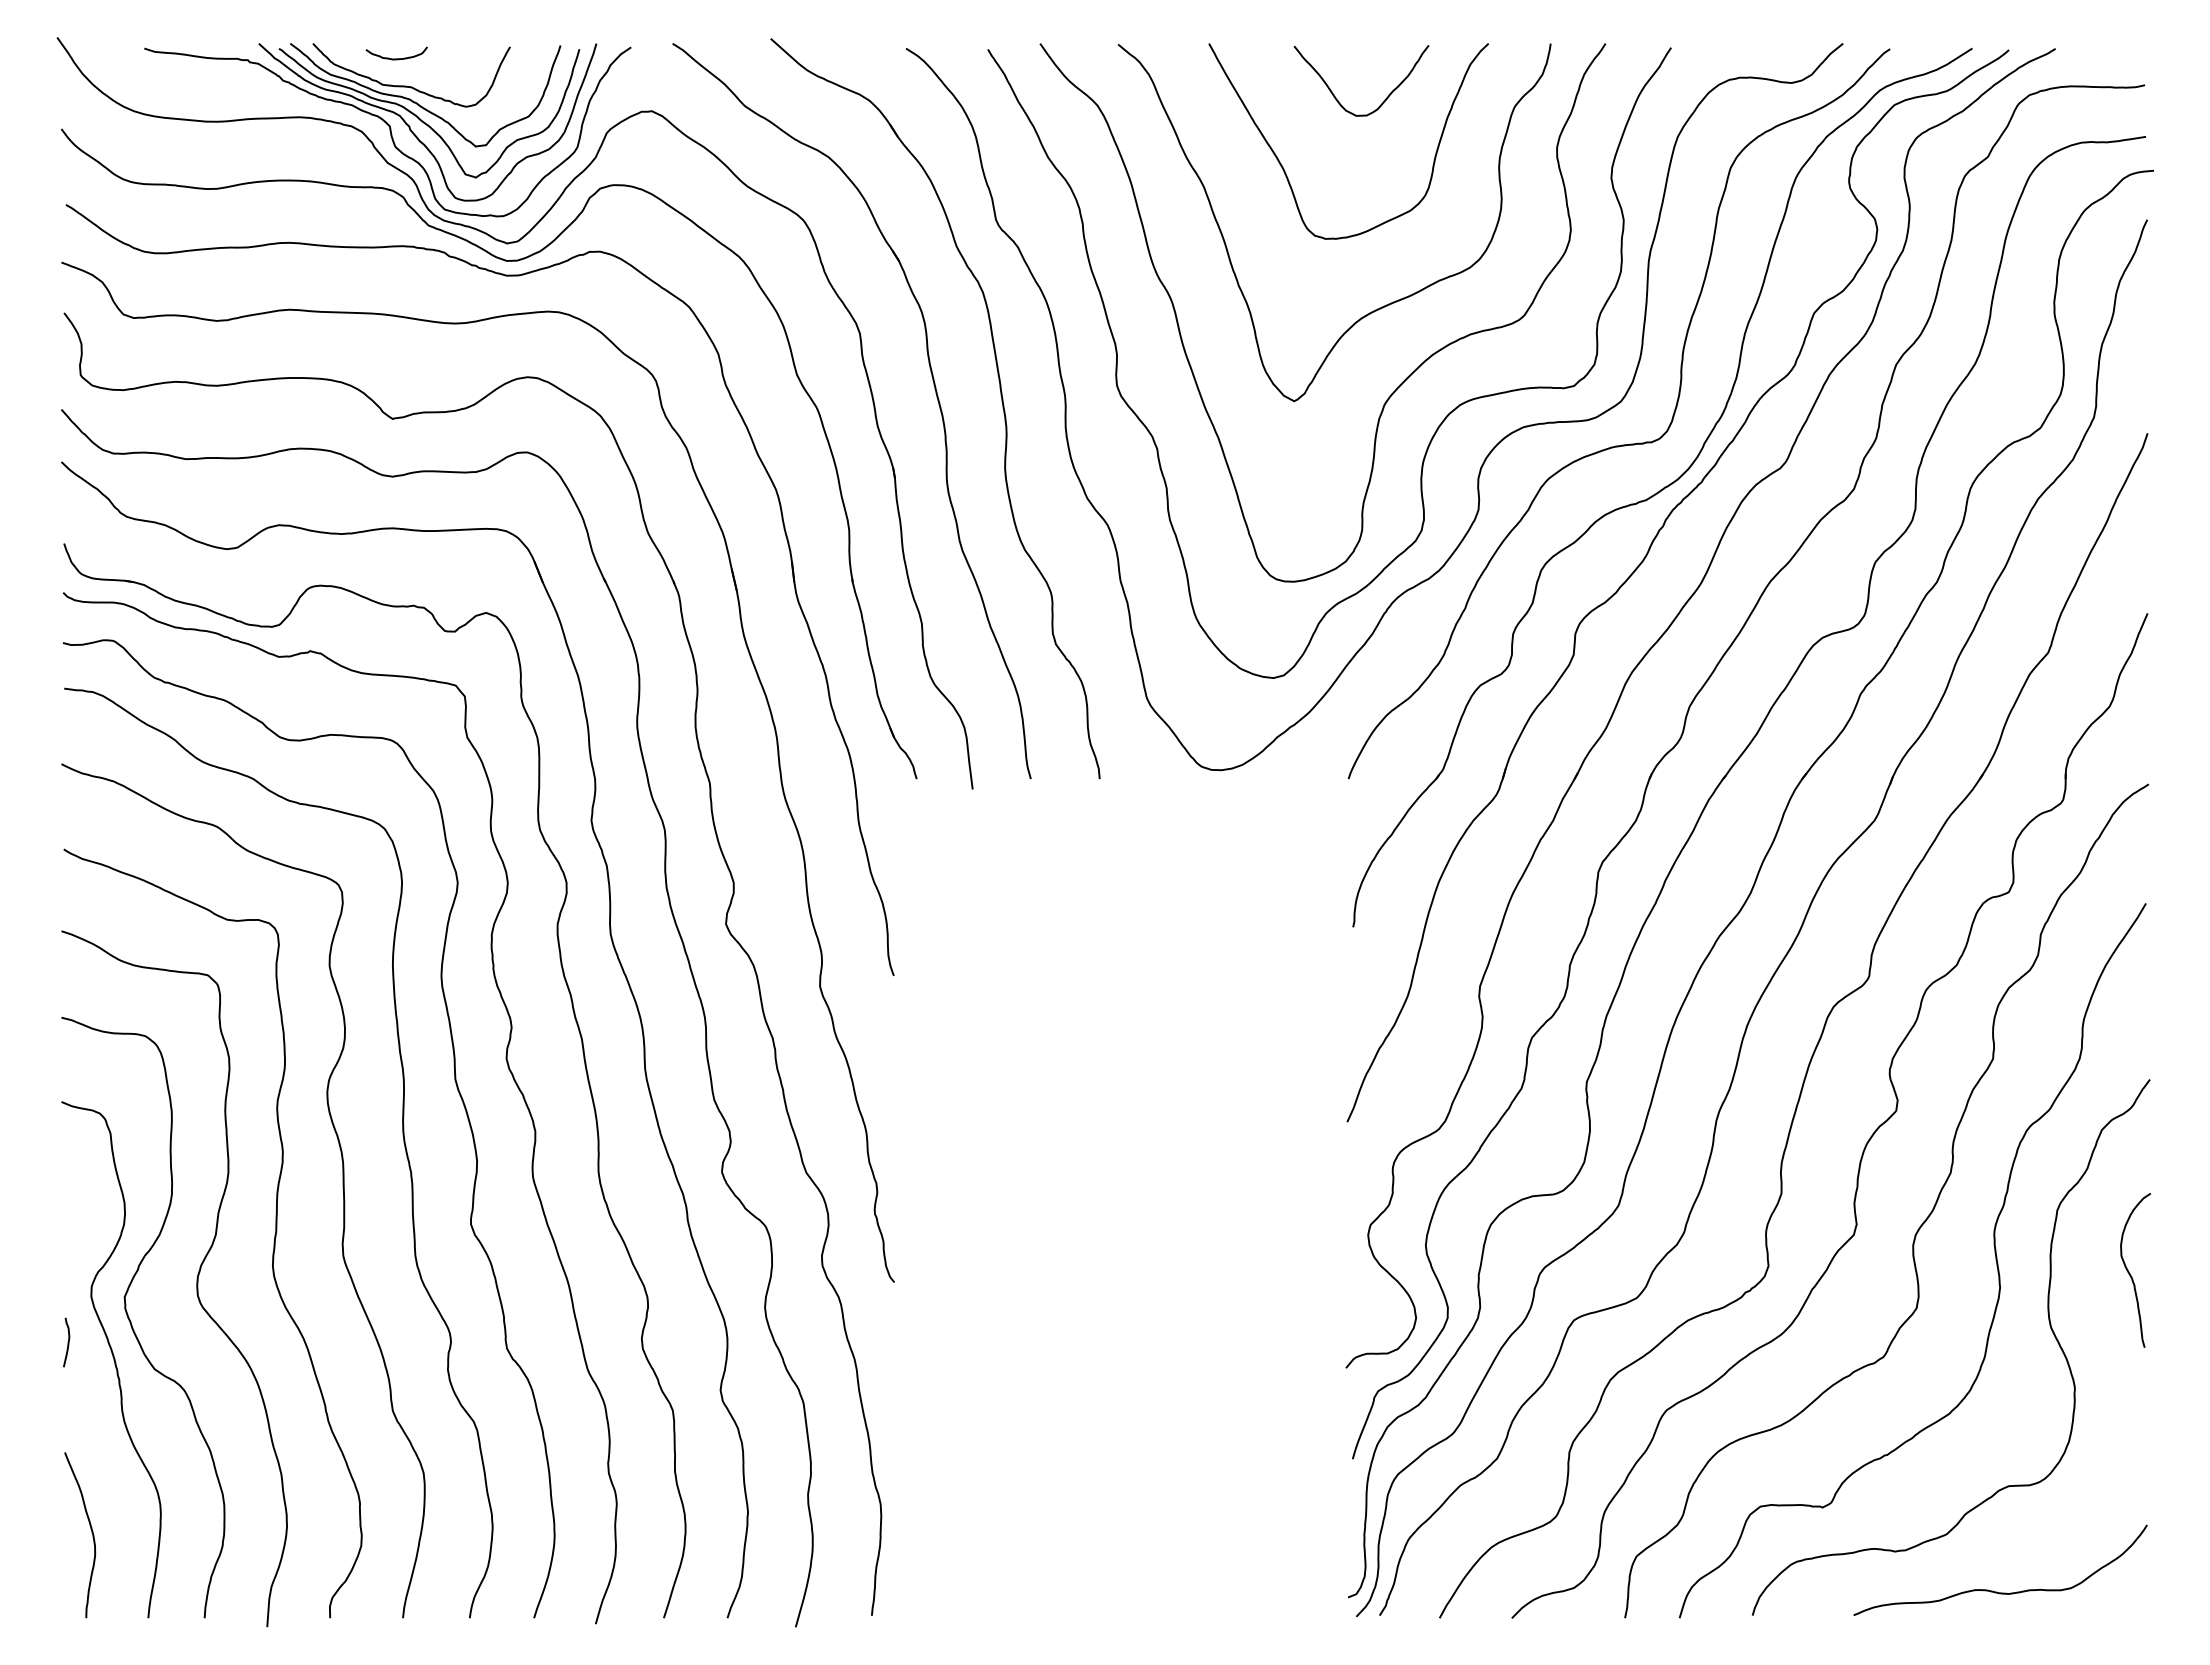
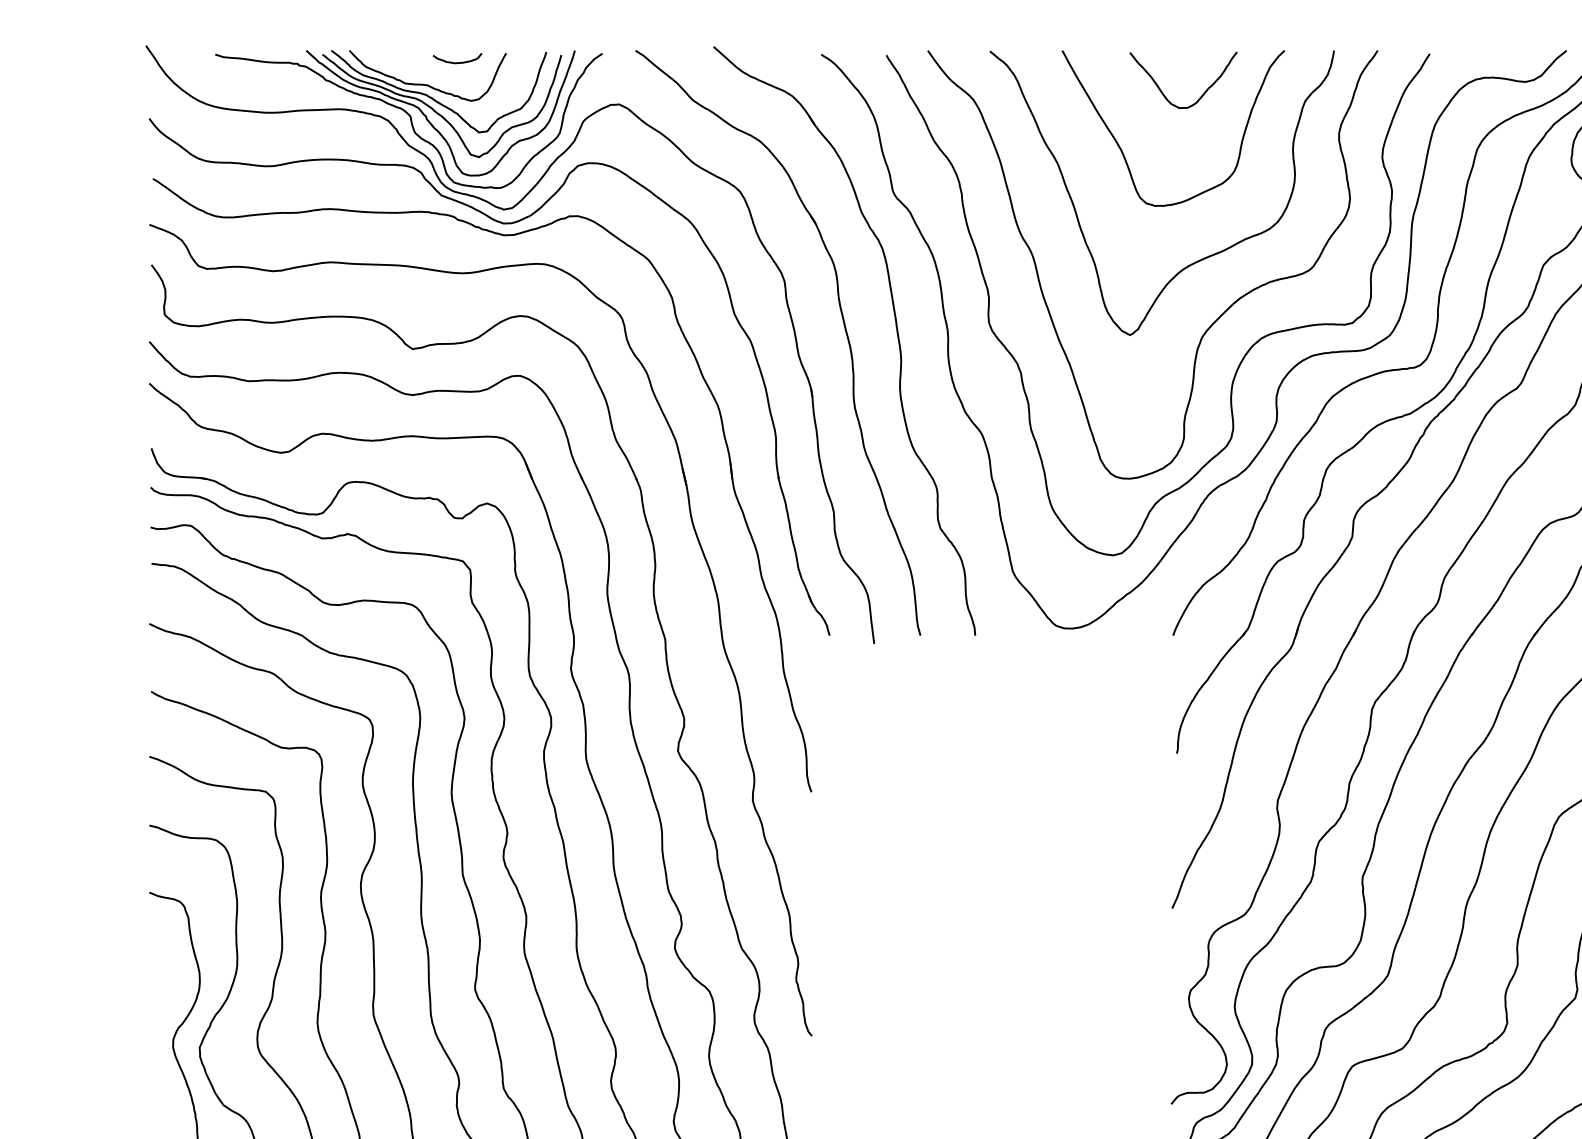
curve: (396, 58) -> (457, 62), moved
curve: (67, 1342) -> (154, 1083), removed

